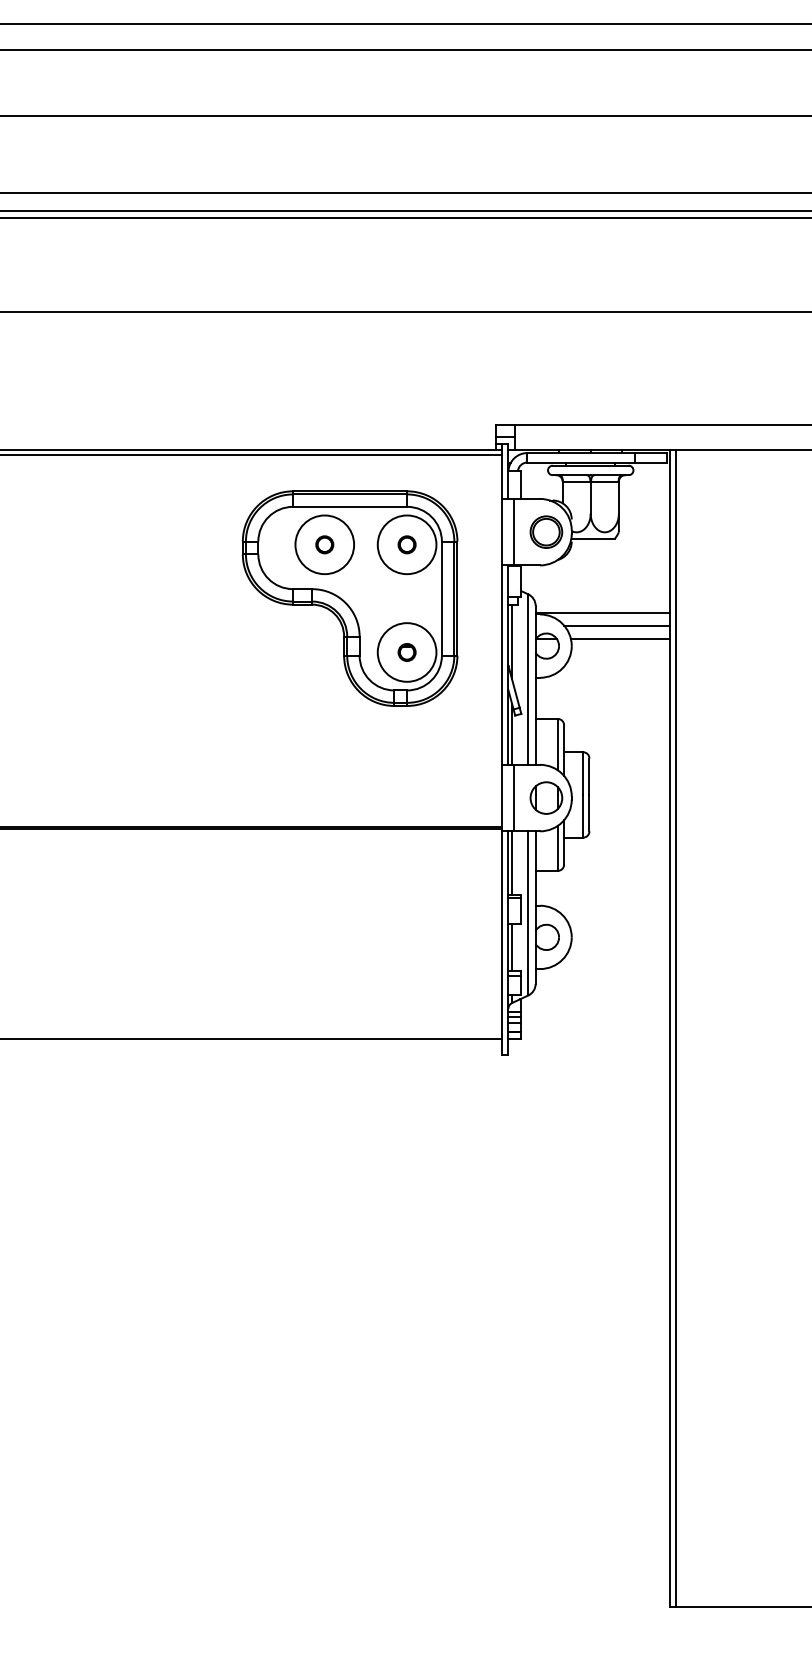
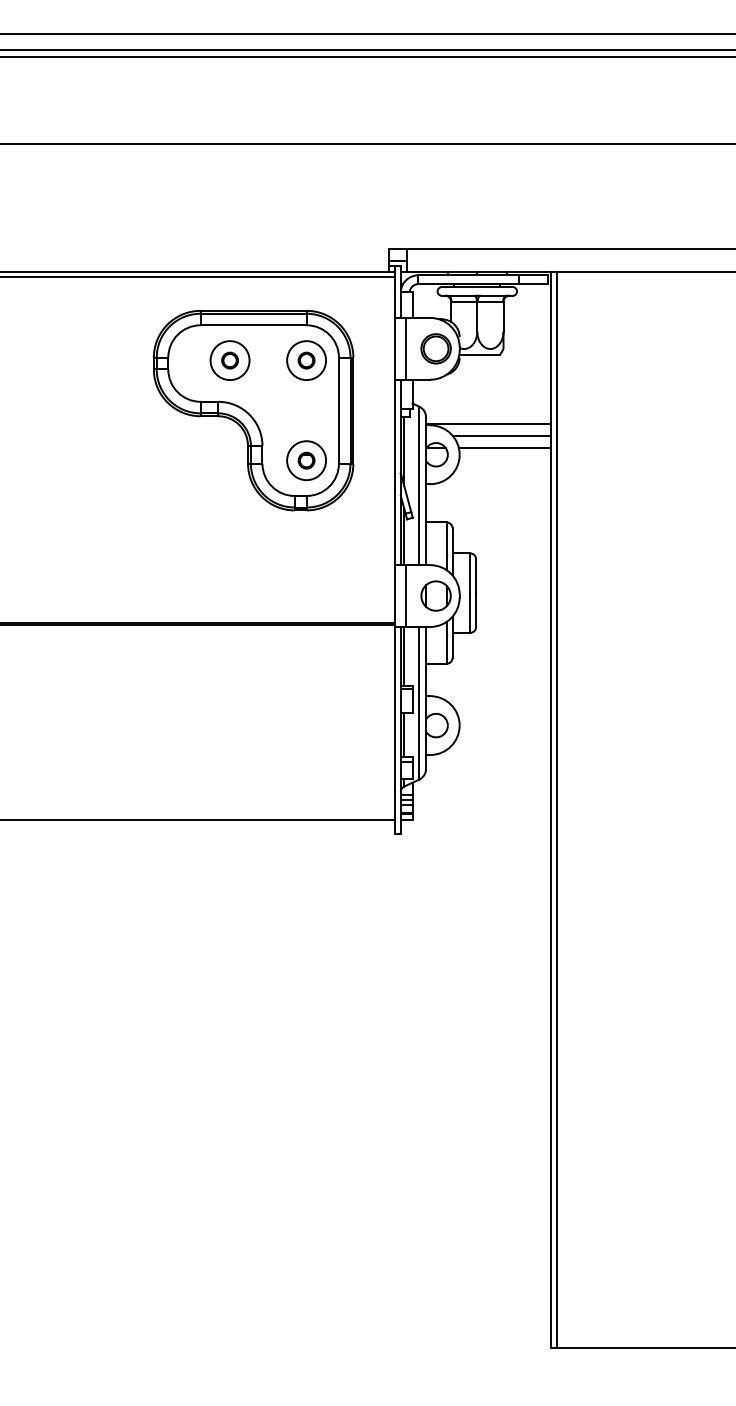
circle: (324, 544) -> (229, 360), size x0.71
circle: (407, 544) -> (306, 360), size x0.71
circle: (407, 652) -> (306, 460), size x0.71

